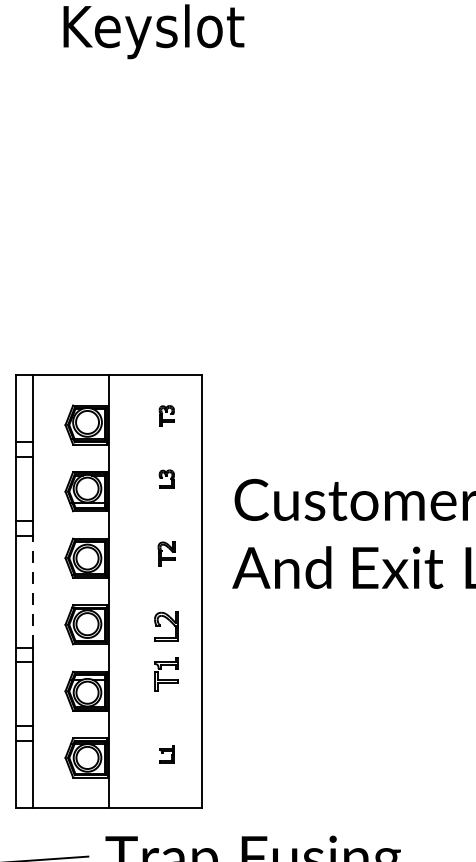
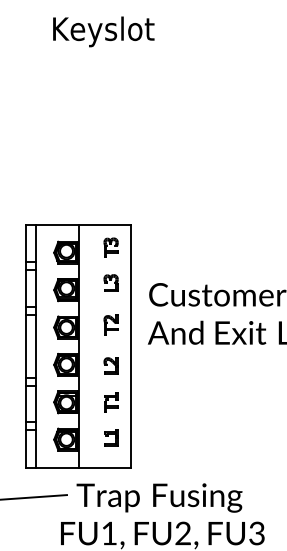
part: (165, 415) -> (110, 247), size x1.67
part: (165, 478) -> (110, 282), size x1.67
part: (165, 552) -> (110, 324), size x1.43
line: (32, 590) -> (35, 345), dashed -> solid
part: (167, 673) -> (111, 402), moved
part: (167, 754) -> (111, 437), size x1.67

